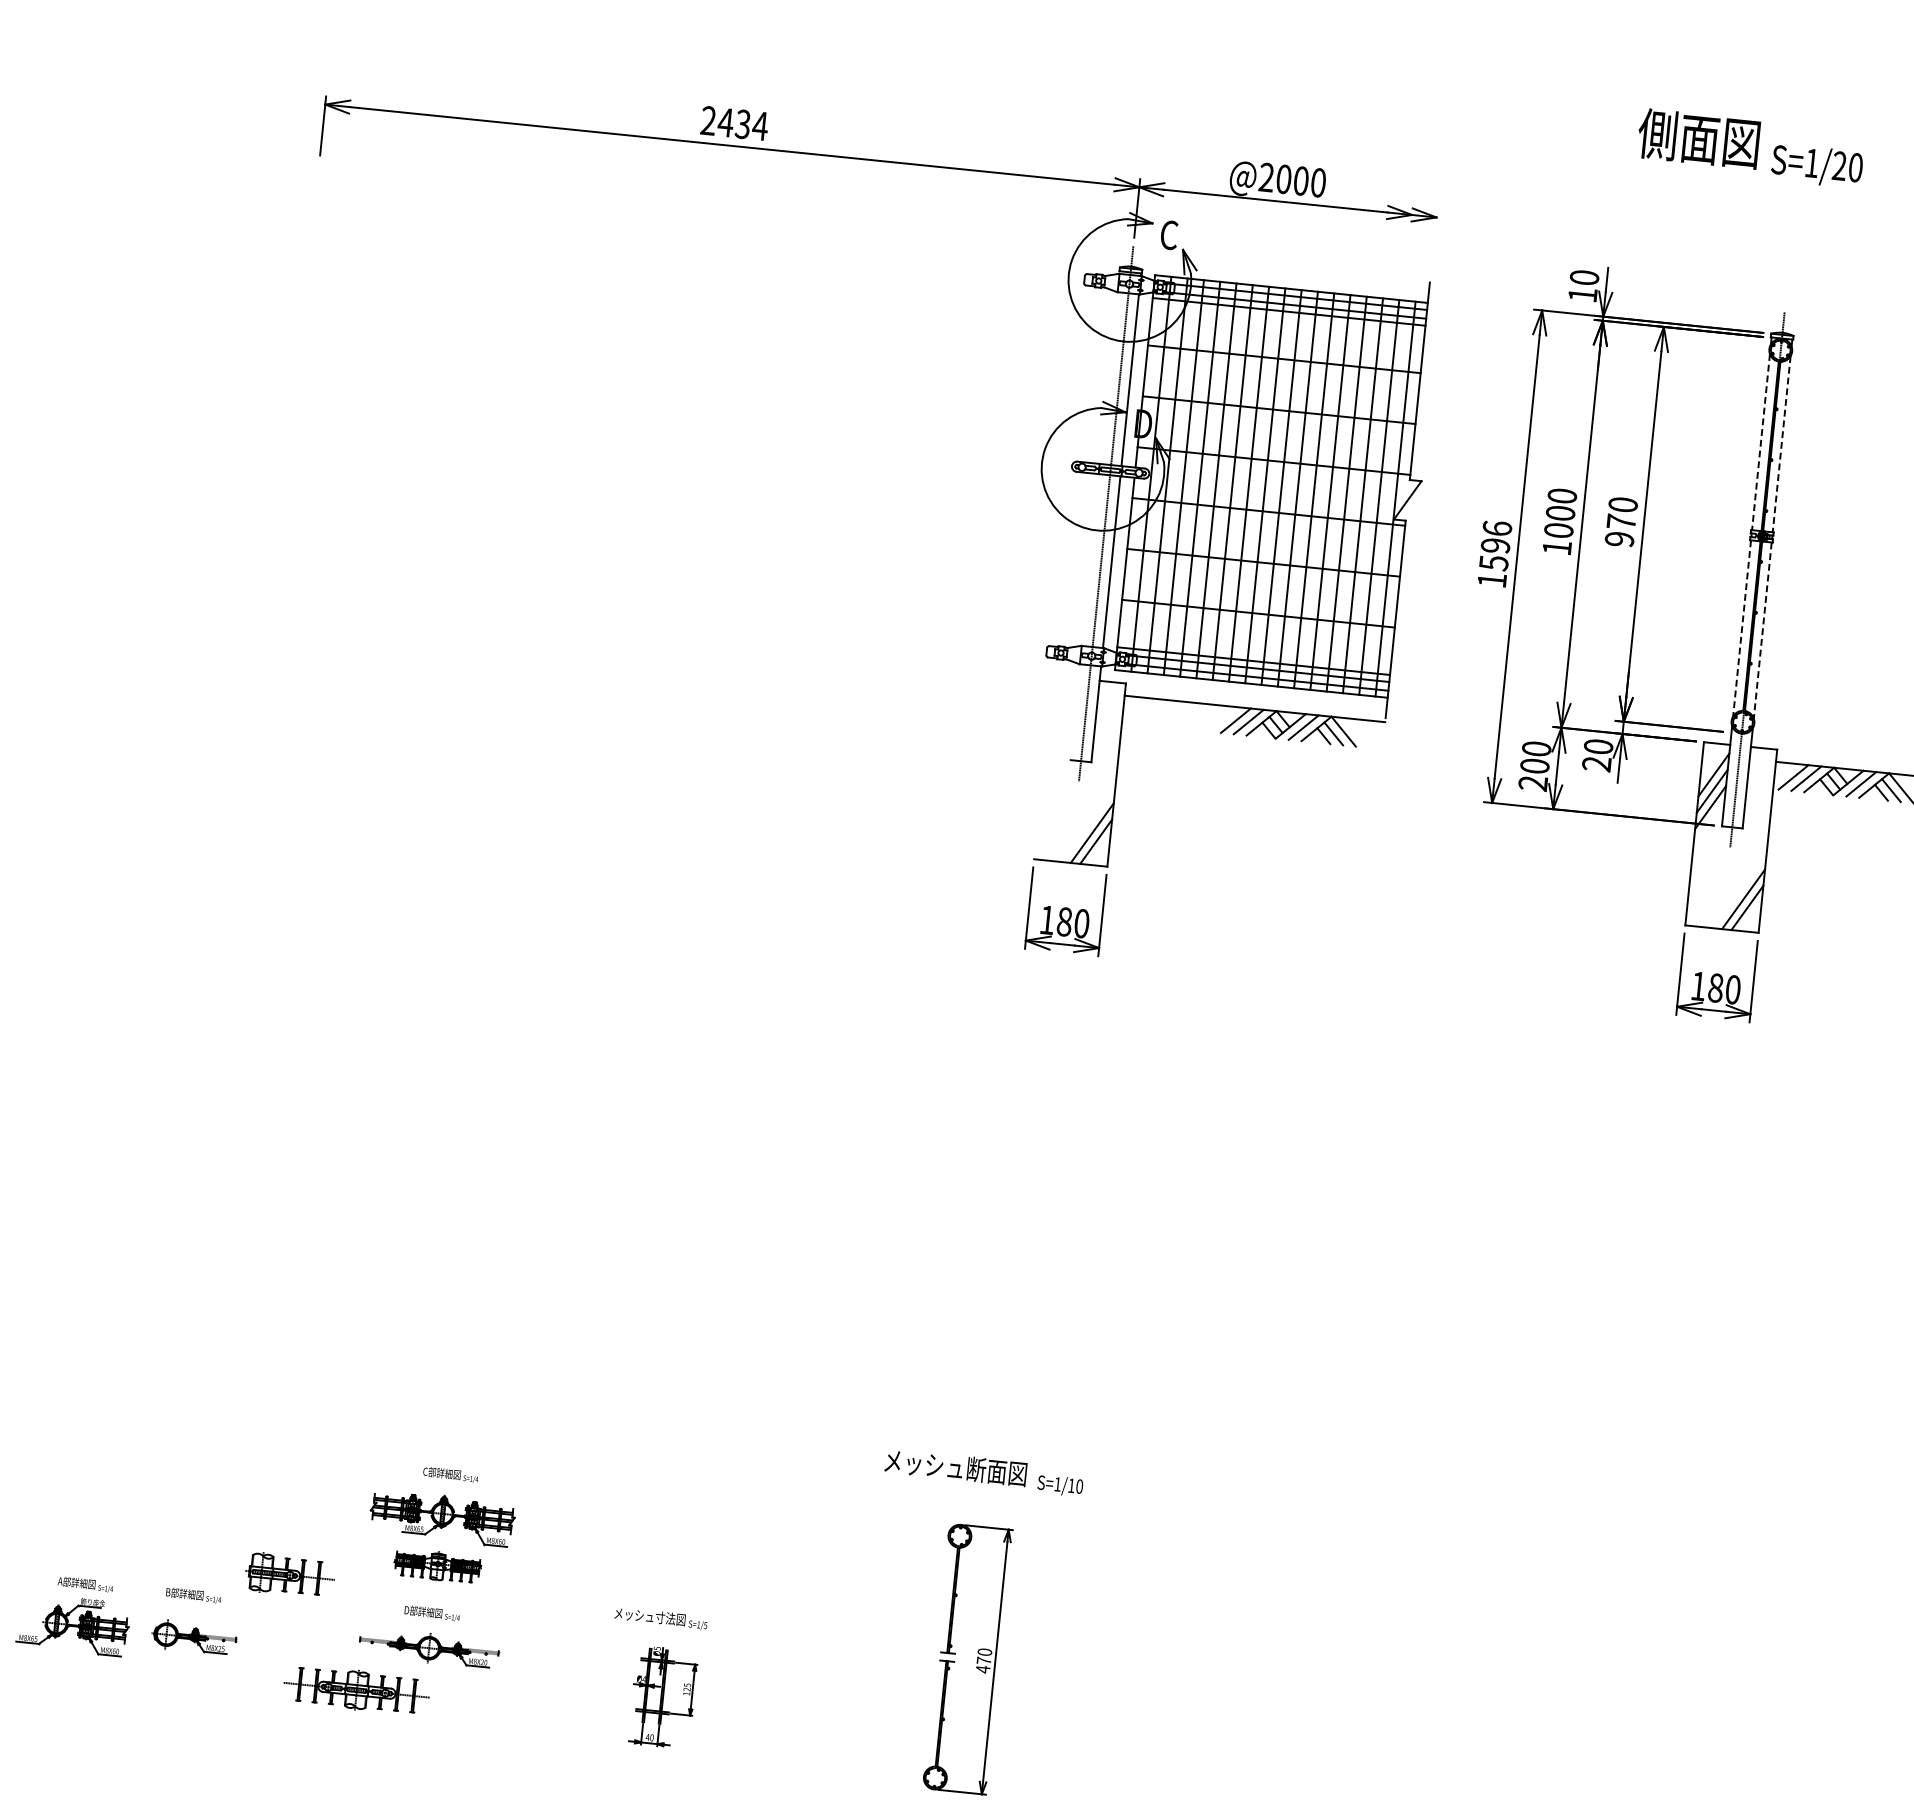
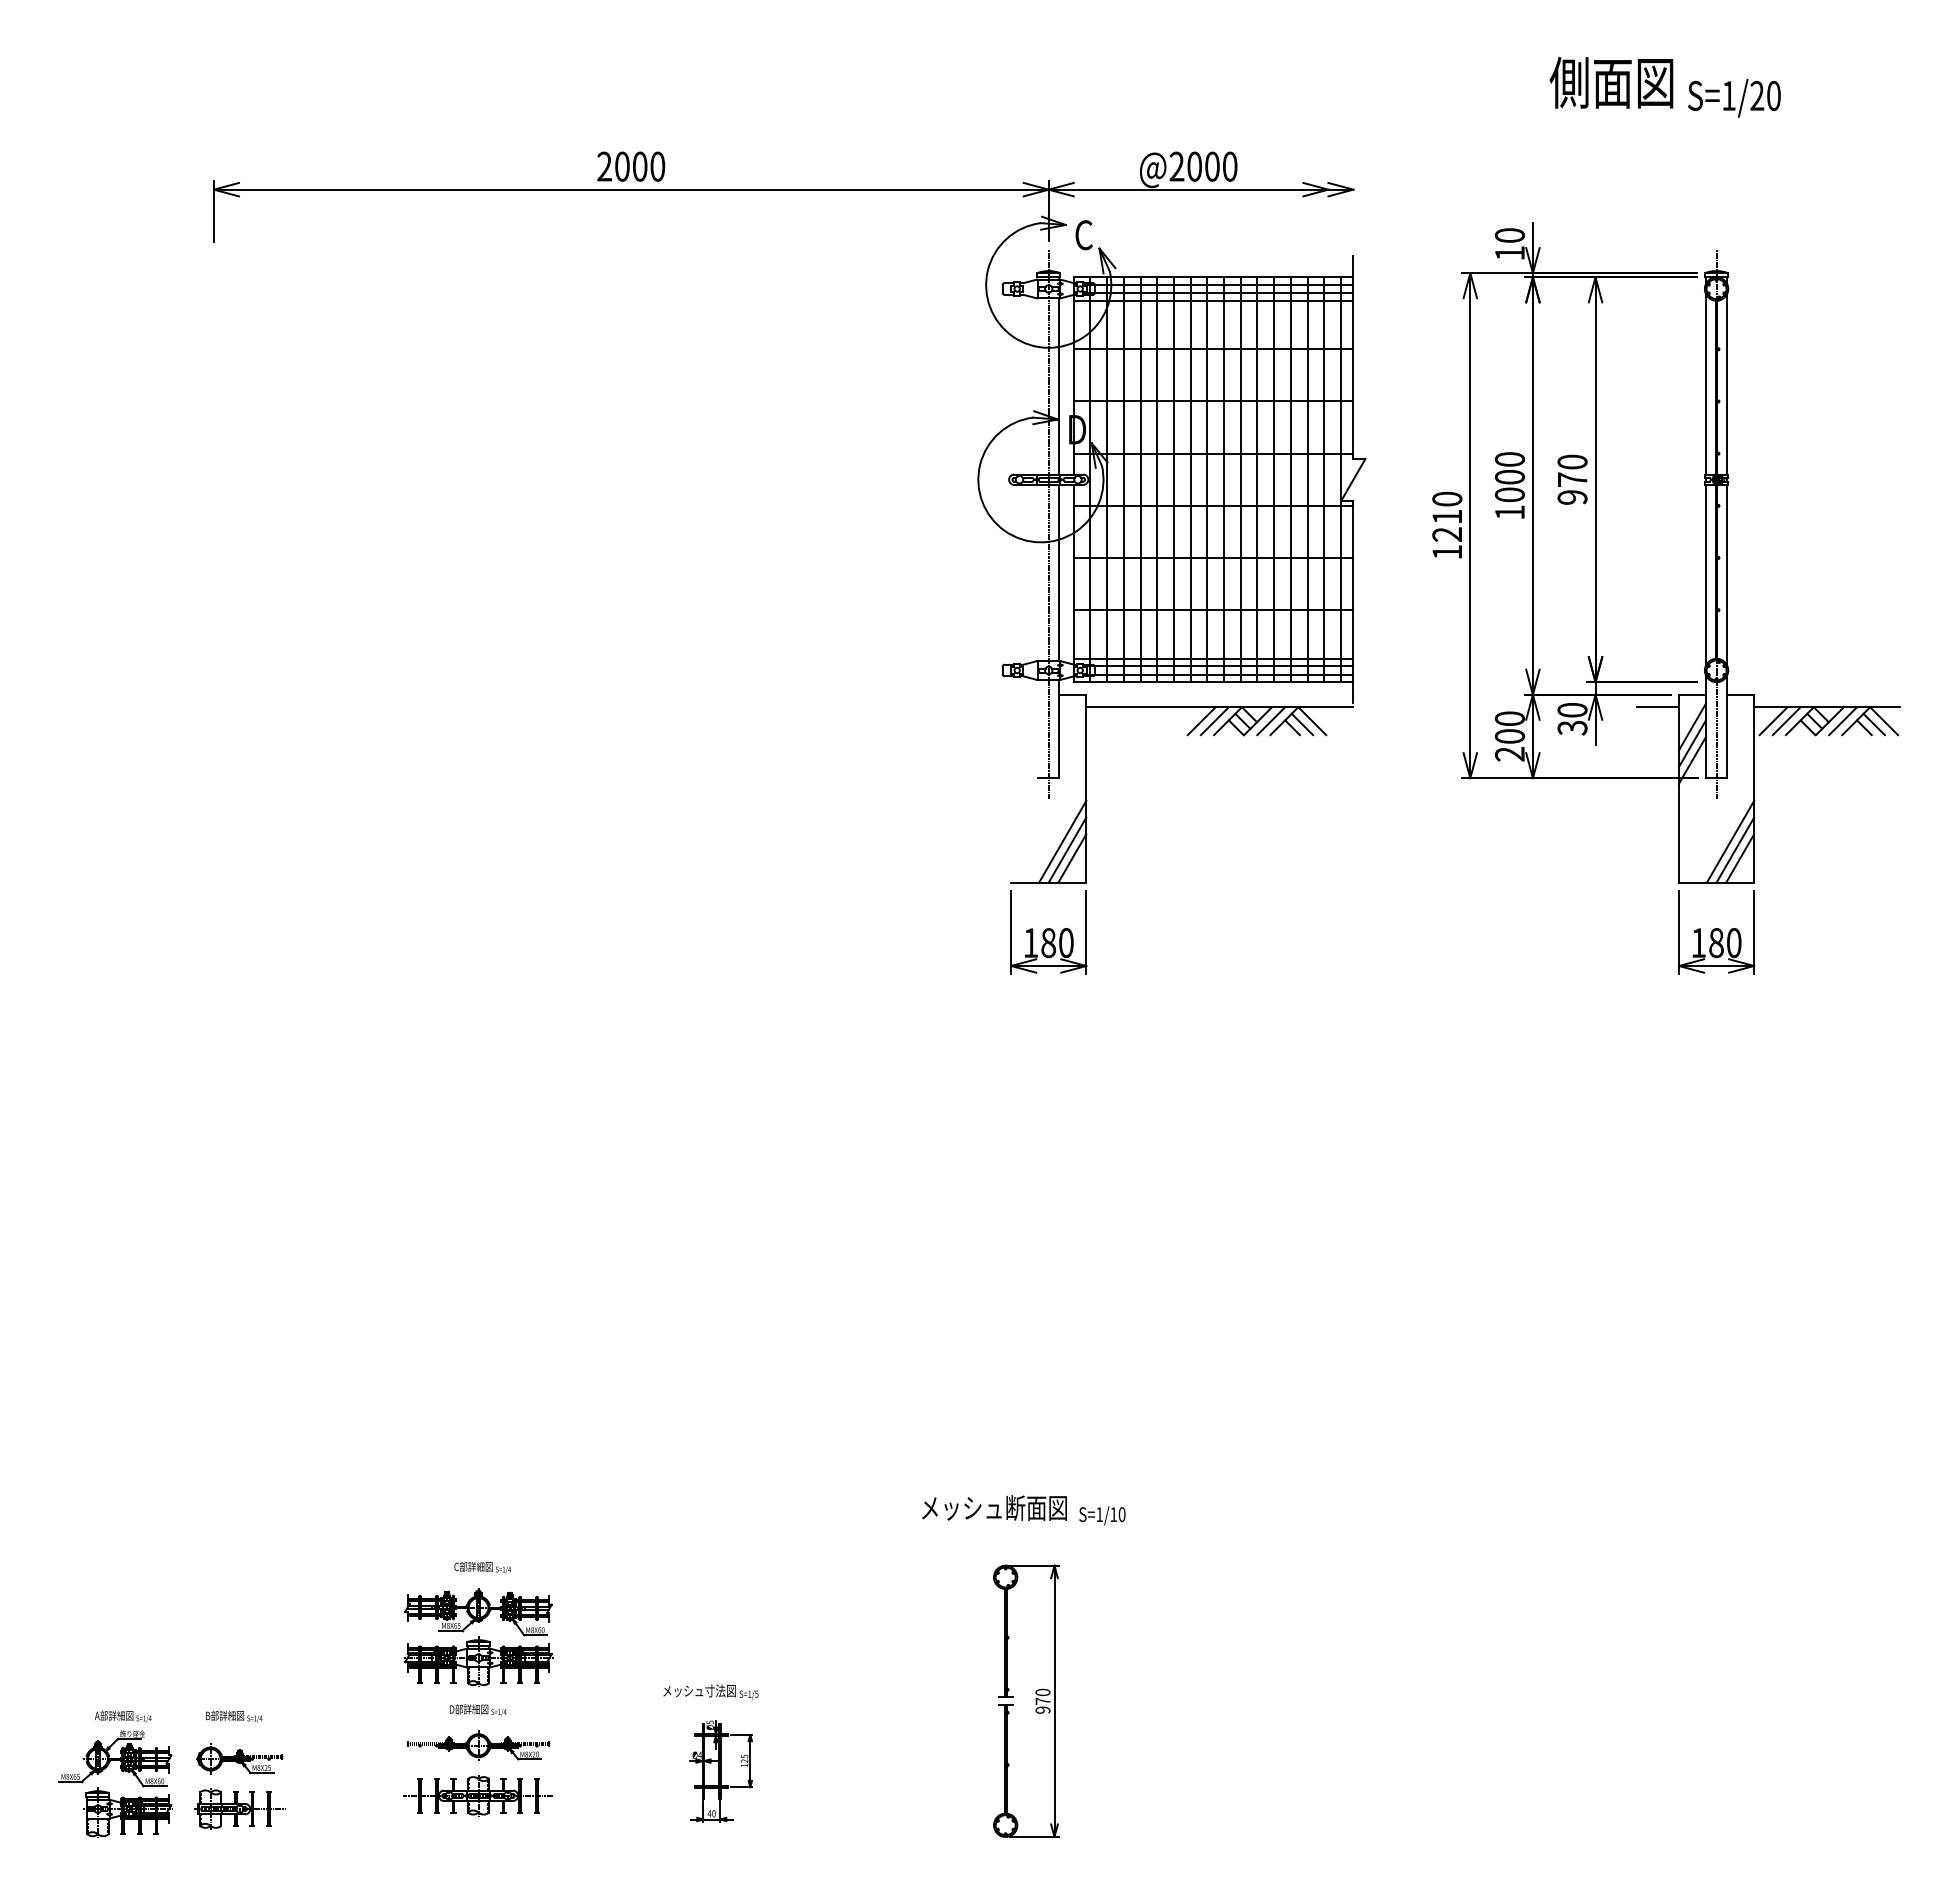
text: (742, 124) -> (639, 166), 2434 -> 2000
line: (1760, 442) -> (1705, 384), dashed -> solid
line: (1781, 444) -> (1727, 384), dashed -> solid
text: (1495, 545) -> (1447, 516), 1596 -> 1210
line: (1741, 628) -> (1705, 575), dashed -> solid
line: (1763, 630) -> (1727, 575), dashed -> solid
line: (1682, 752) -> (1658, 707), added
text: (1596, 763) -> (1572, 727), 20 -> 30
line: (1088, 824) -> (1062, 841), added
line: (1739, 890) -> (1730, 841), added
part: (437, 1566) -> (478, 1661), size x1.67
part: (289, 1574) -> (239, 1808), moved
text: (982, 1669) -> (1042, 1710), 470 -> 970
part: (80, 1678) -> (127, 1812), added
part: (355, 1689) -> (477, 1795), moved

